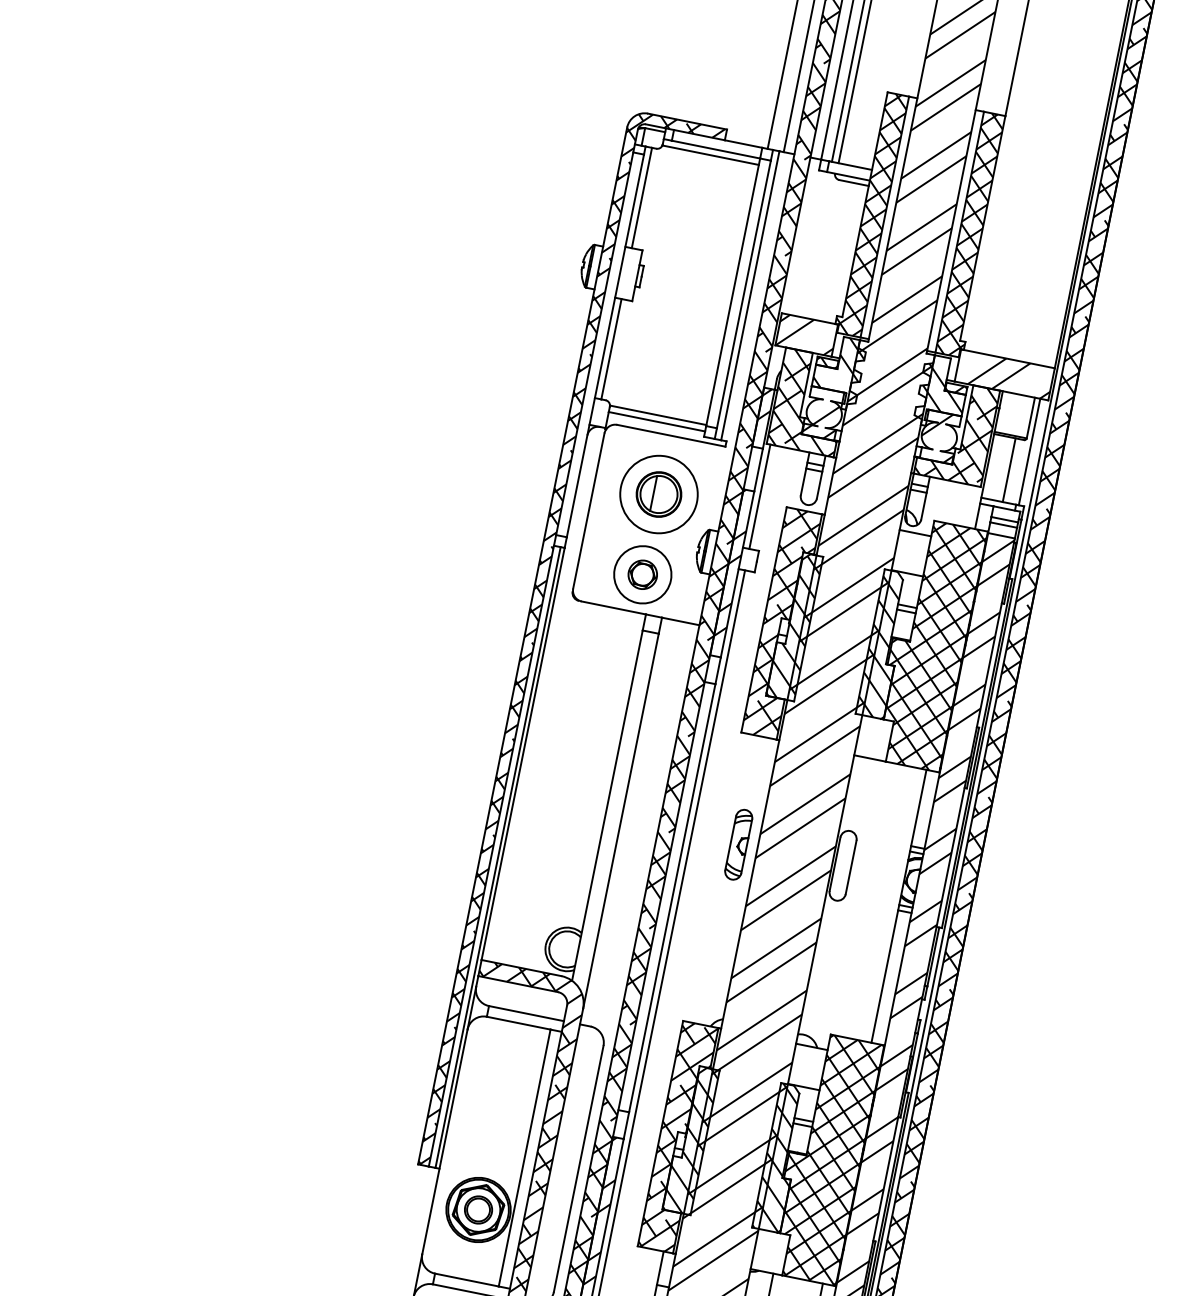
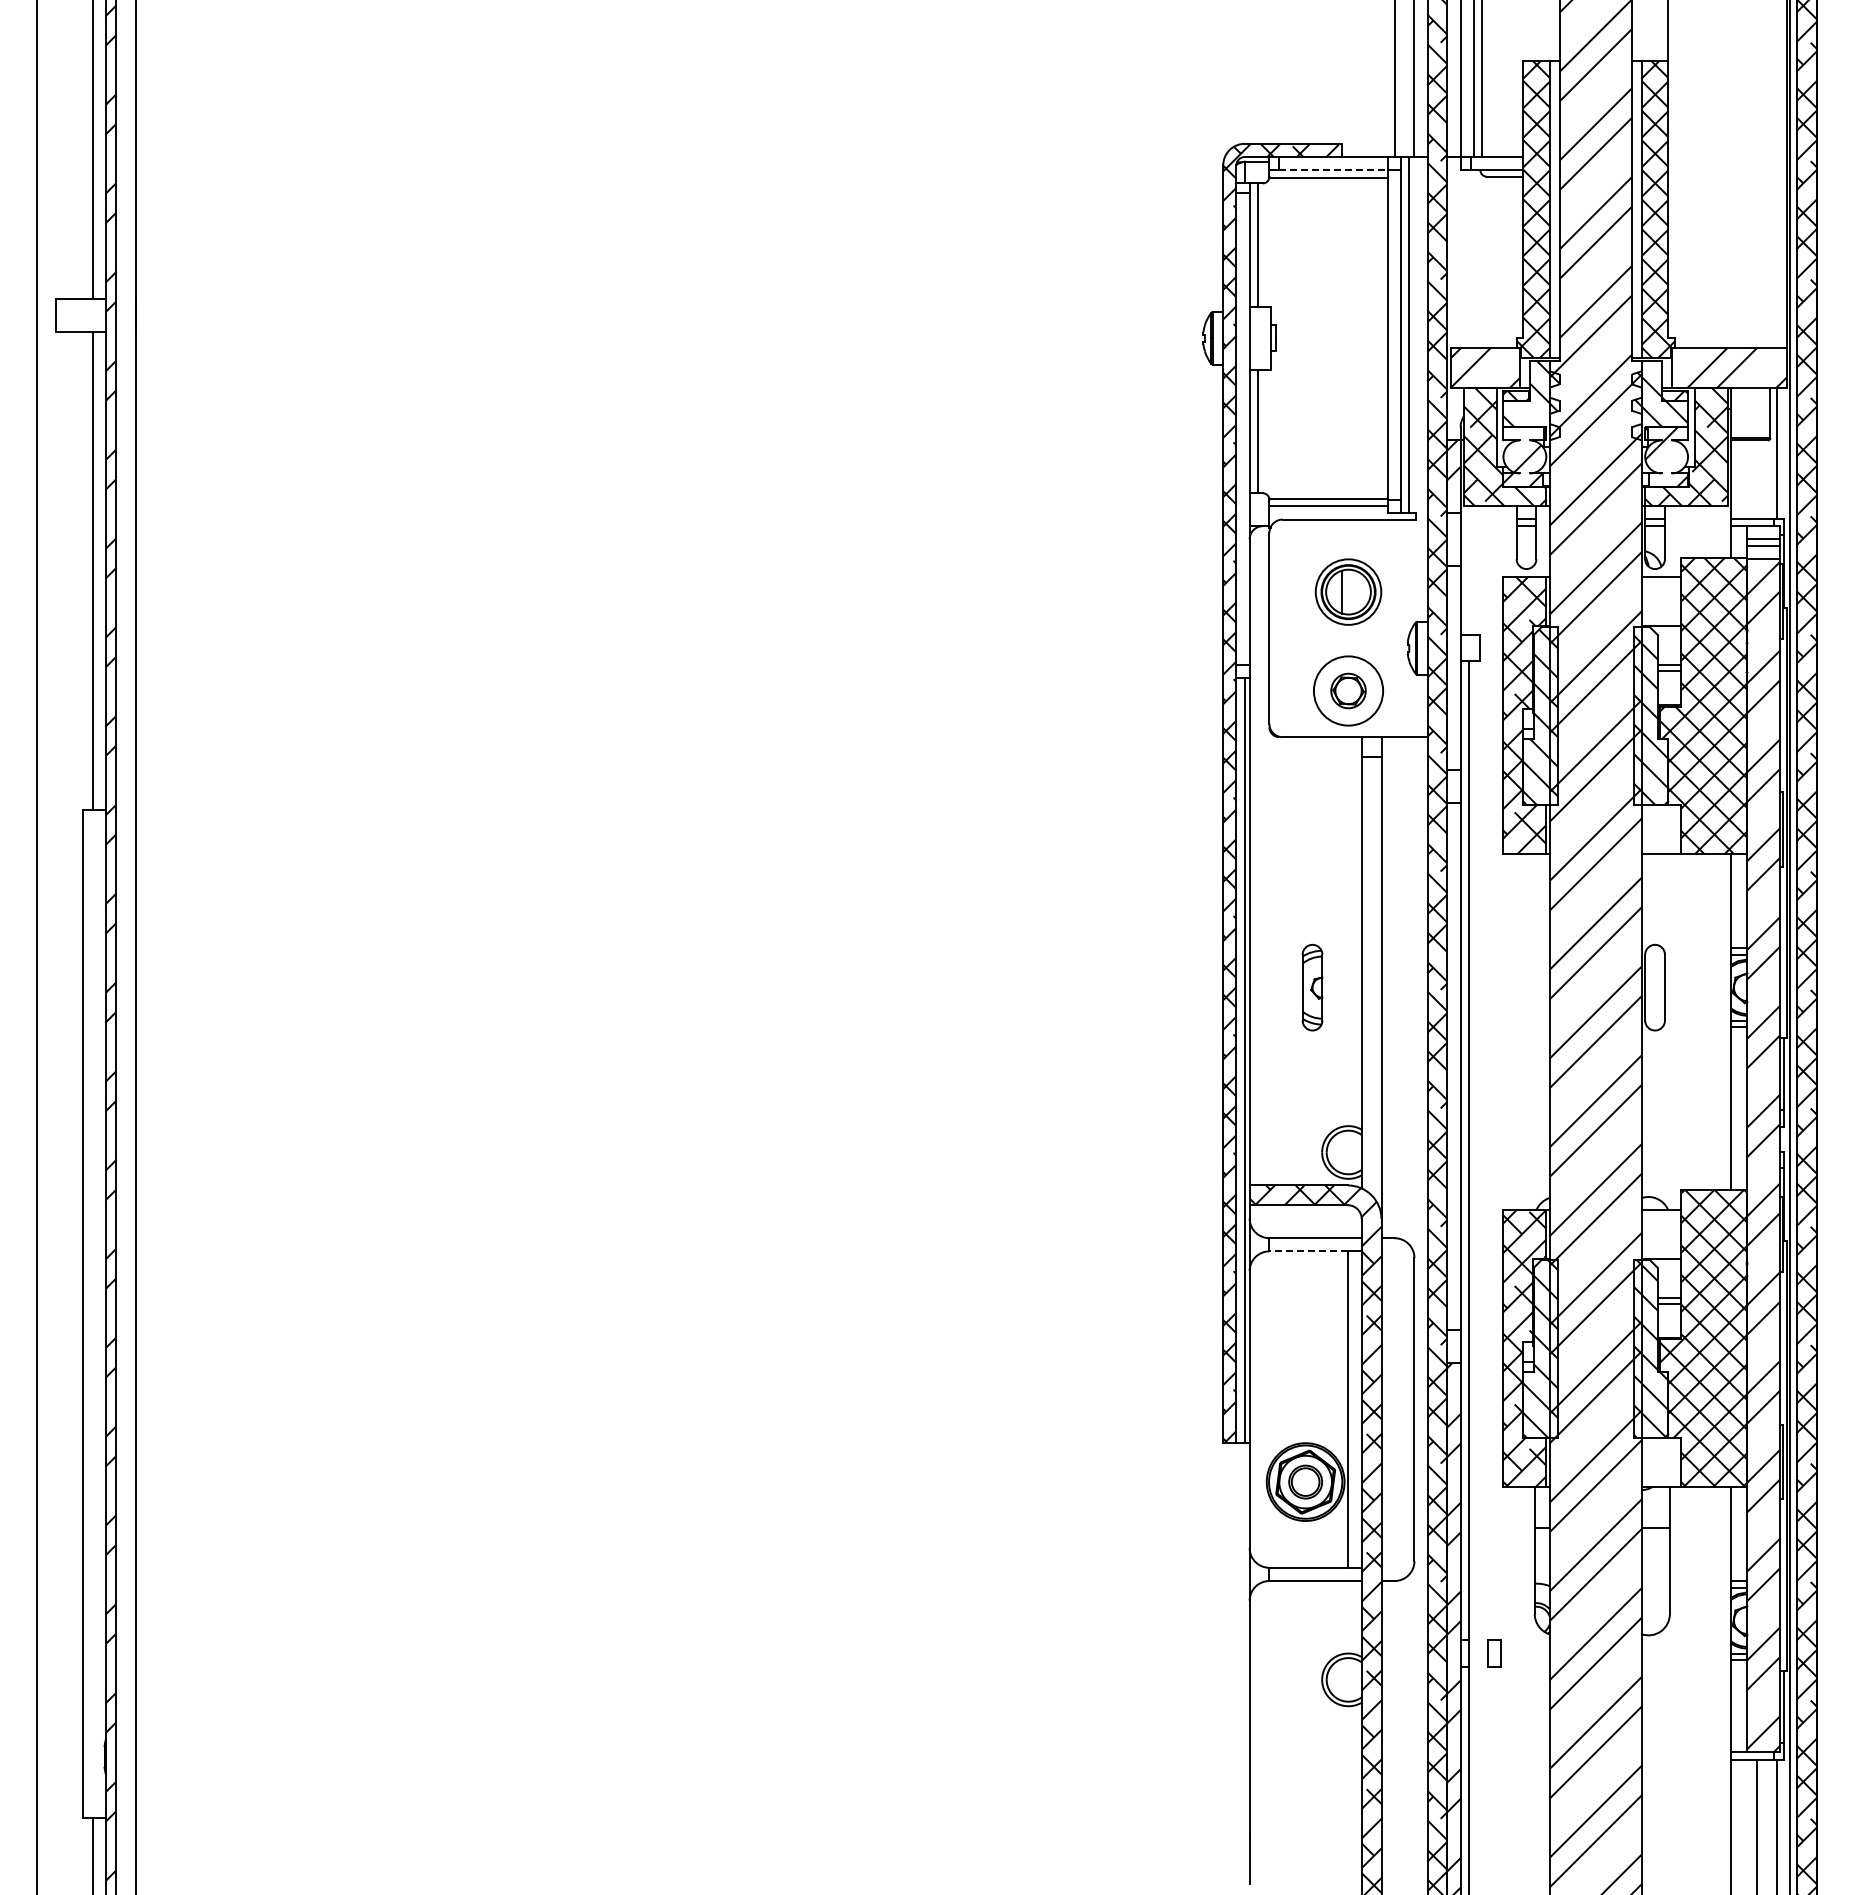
line: (716, 149) -> (1334, 170), solid -> dashed
line: (1009, 470) -> (1757, 479), removed
circle: (659, 494) -> (1348, 591), size x0.7
line: (759, 496) -> (1468, 570), removed
hatch: (733, 563) -> (1453, 655), removed
part: (738, 844) -> (1312, 987), moved
line: (518, 1023) -> (1308, 1251), solid -> dashed

